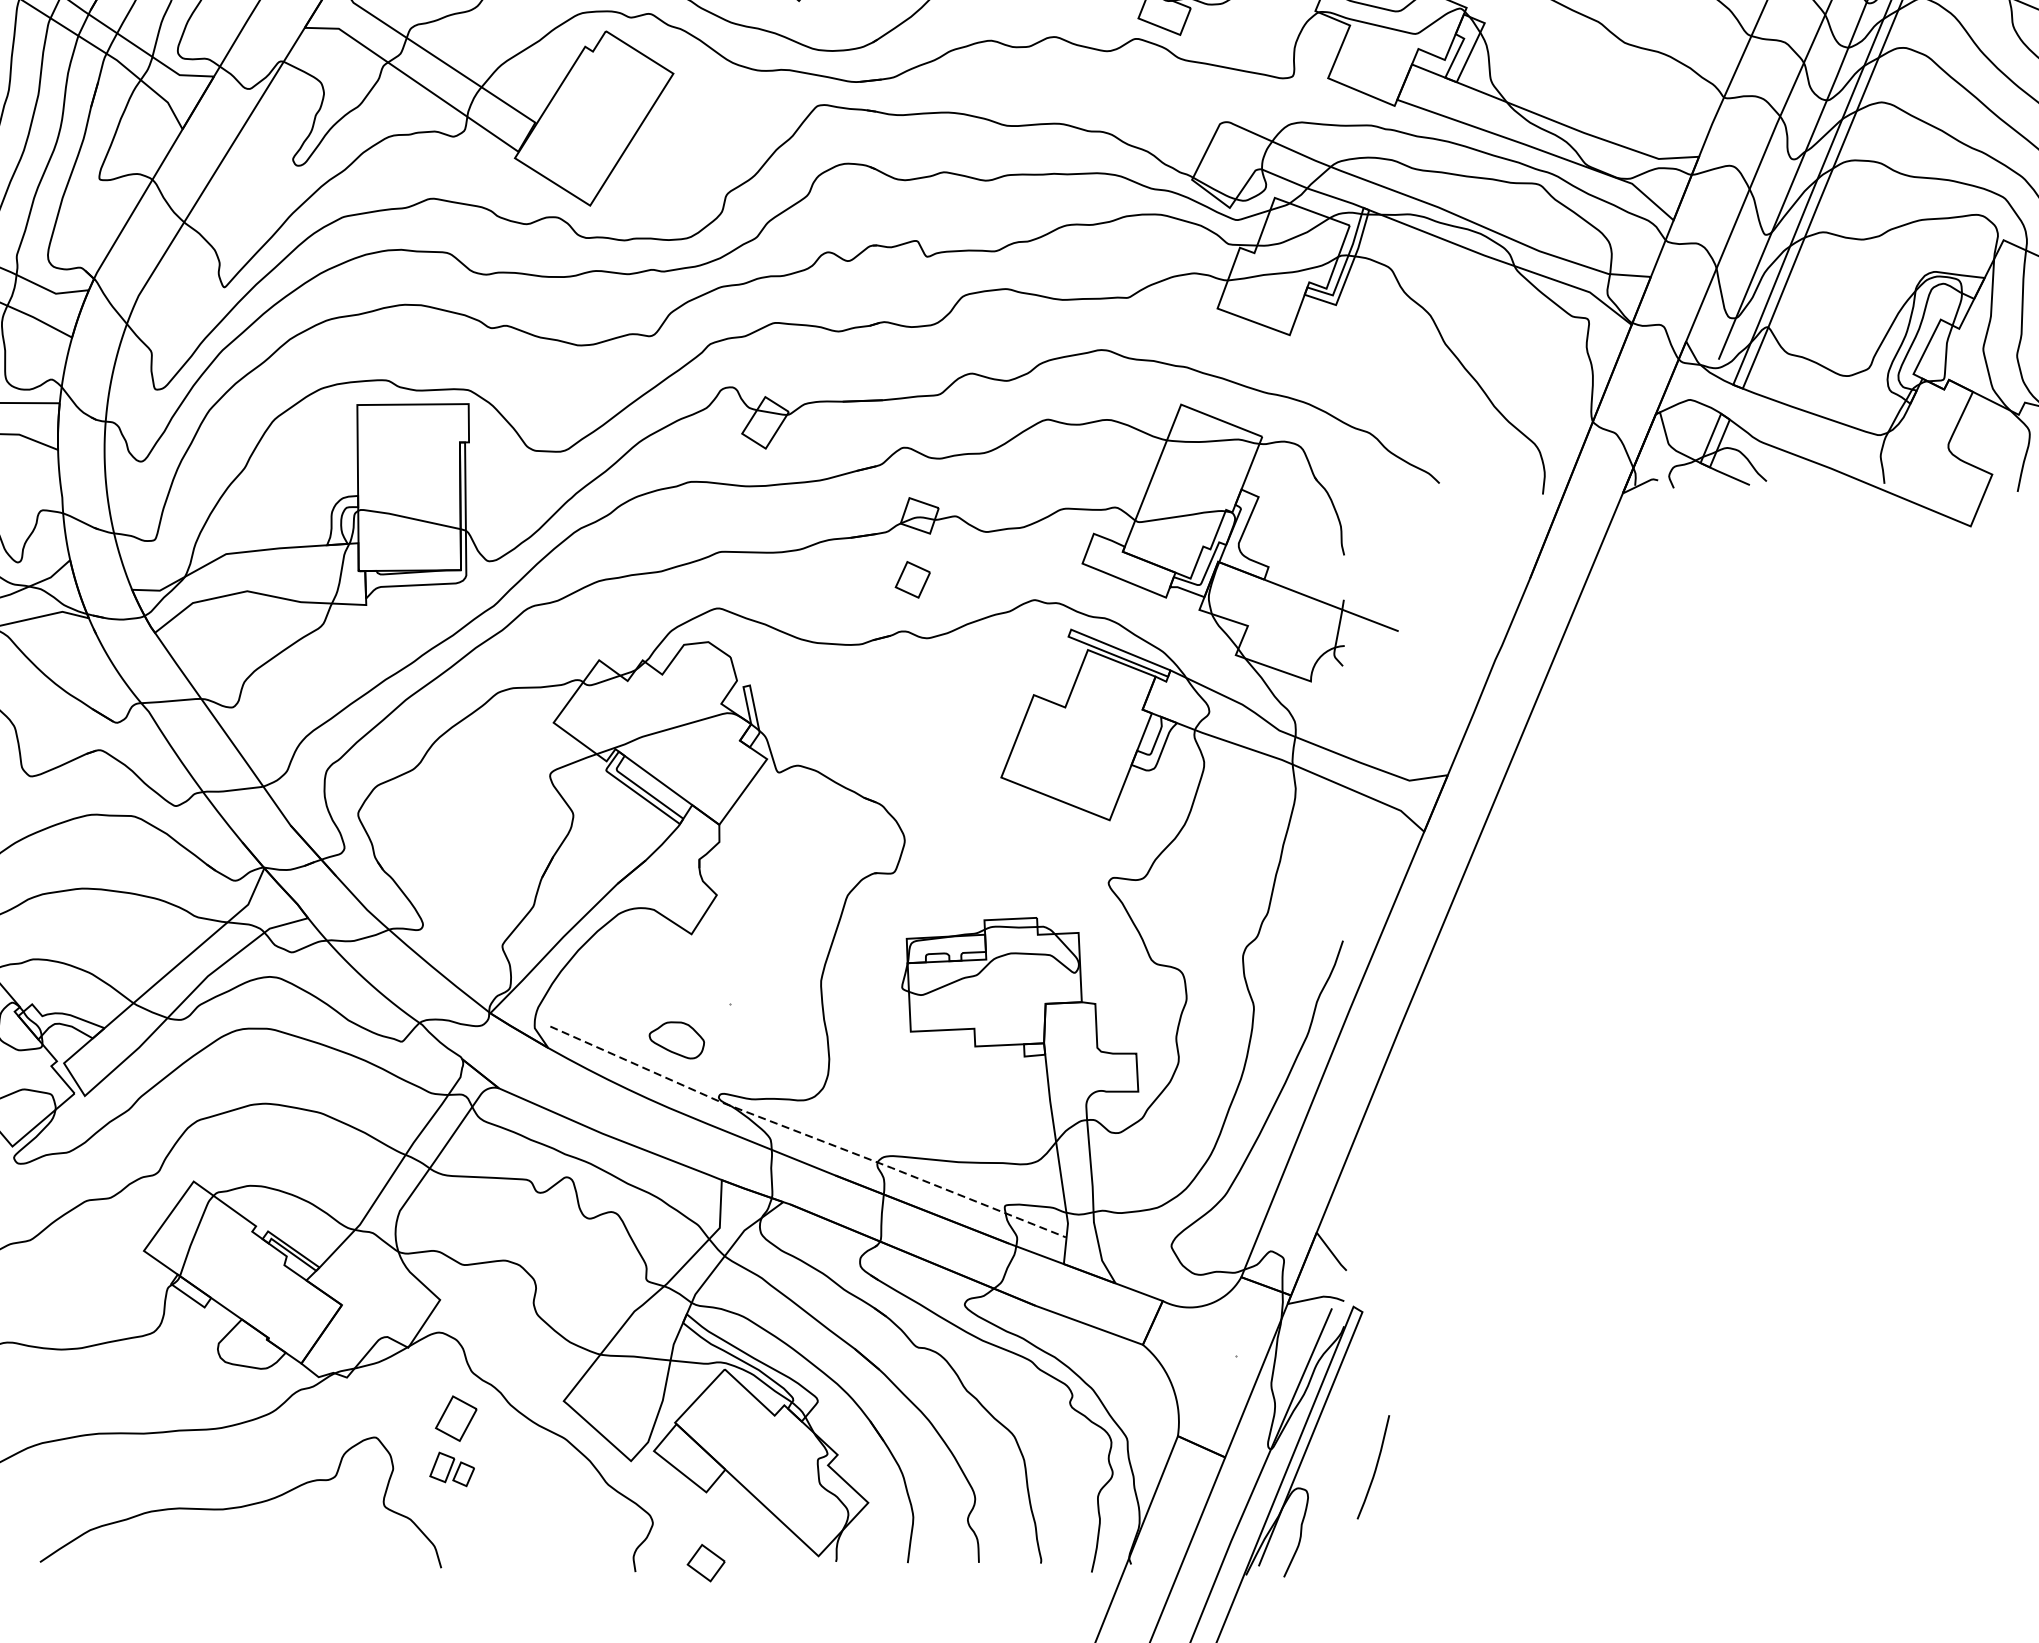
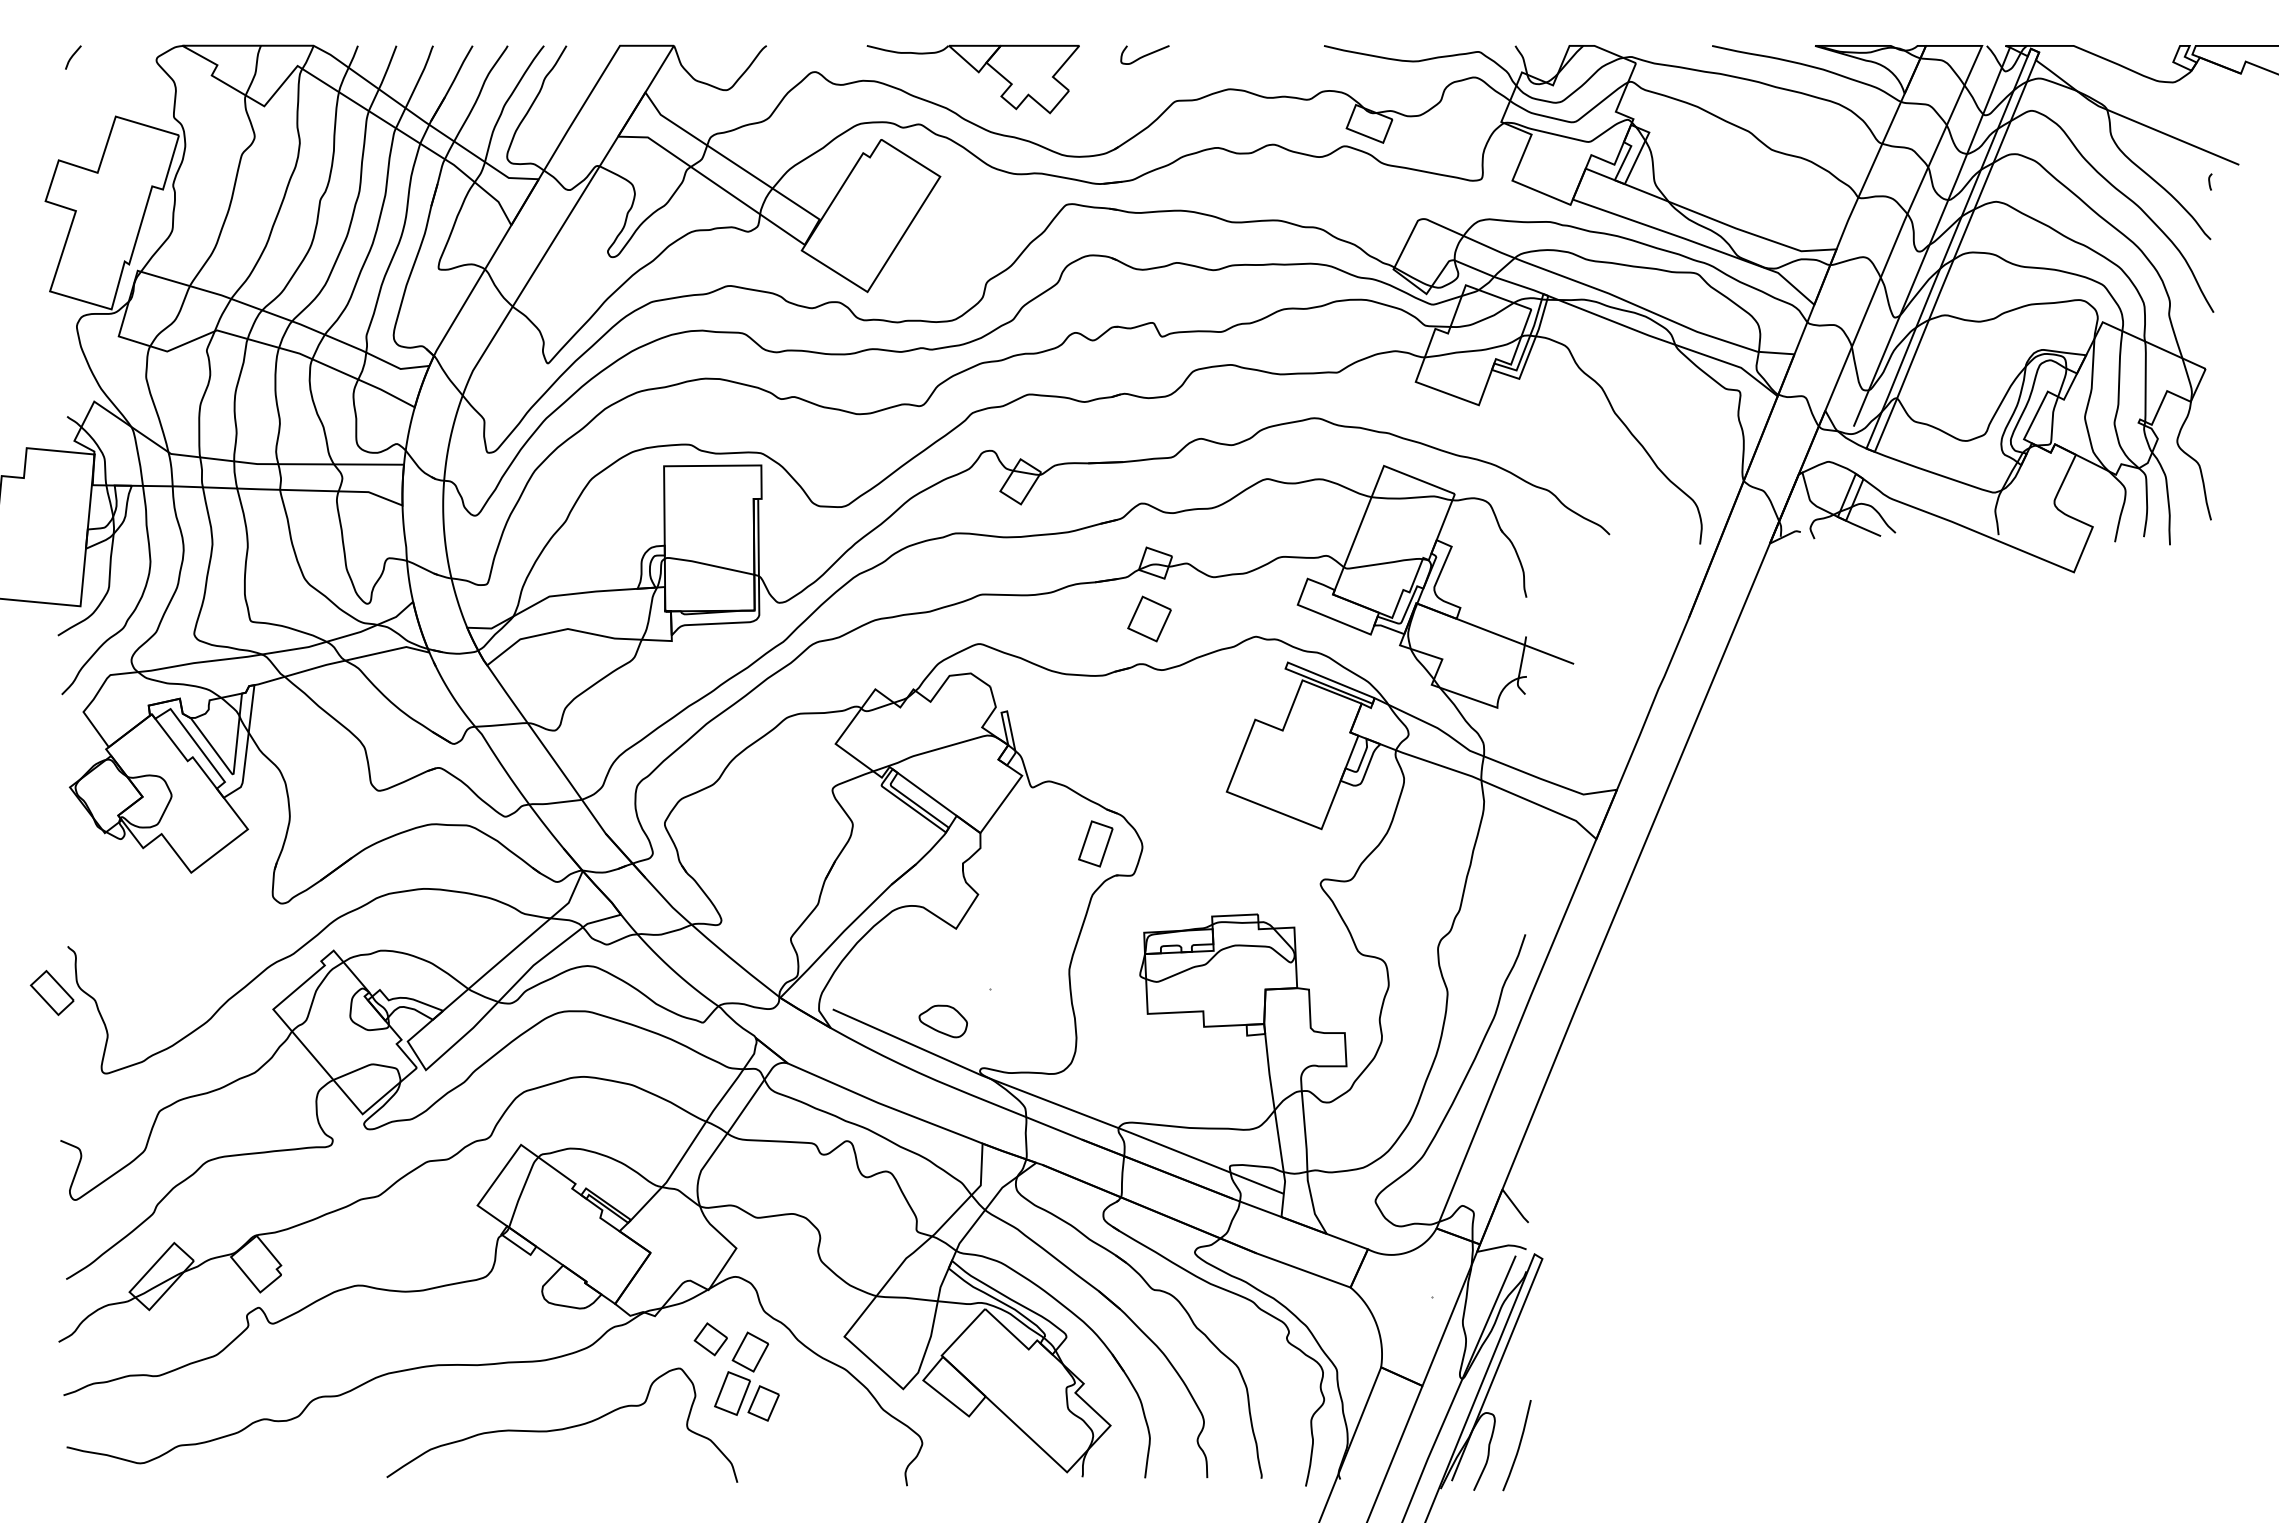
part: (912, 579) -> (1149, 618), size x1.43
part: (851, 836) -> (1095, 843), added
line: (806, 1135) -> (1056, 1104), dashed -> solid
curve: (1375, 1467) -> (1518, 1445), moved
part: (451, 1469) -> (746, 1396), size x1.67
part: (705, 1563) -> (710, 1339), moved

